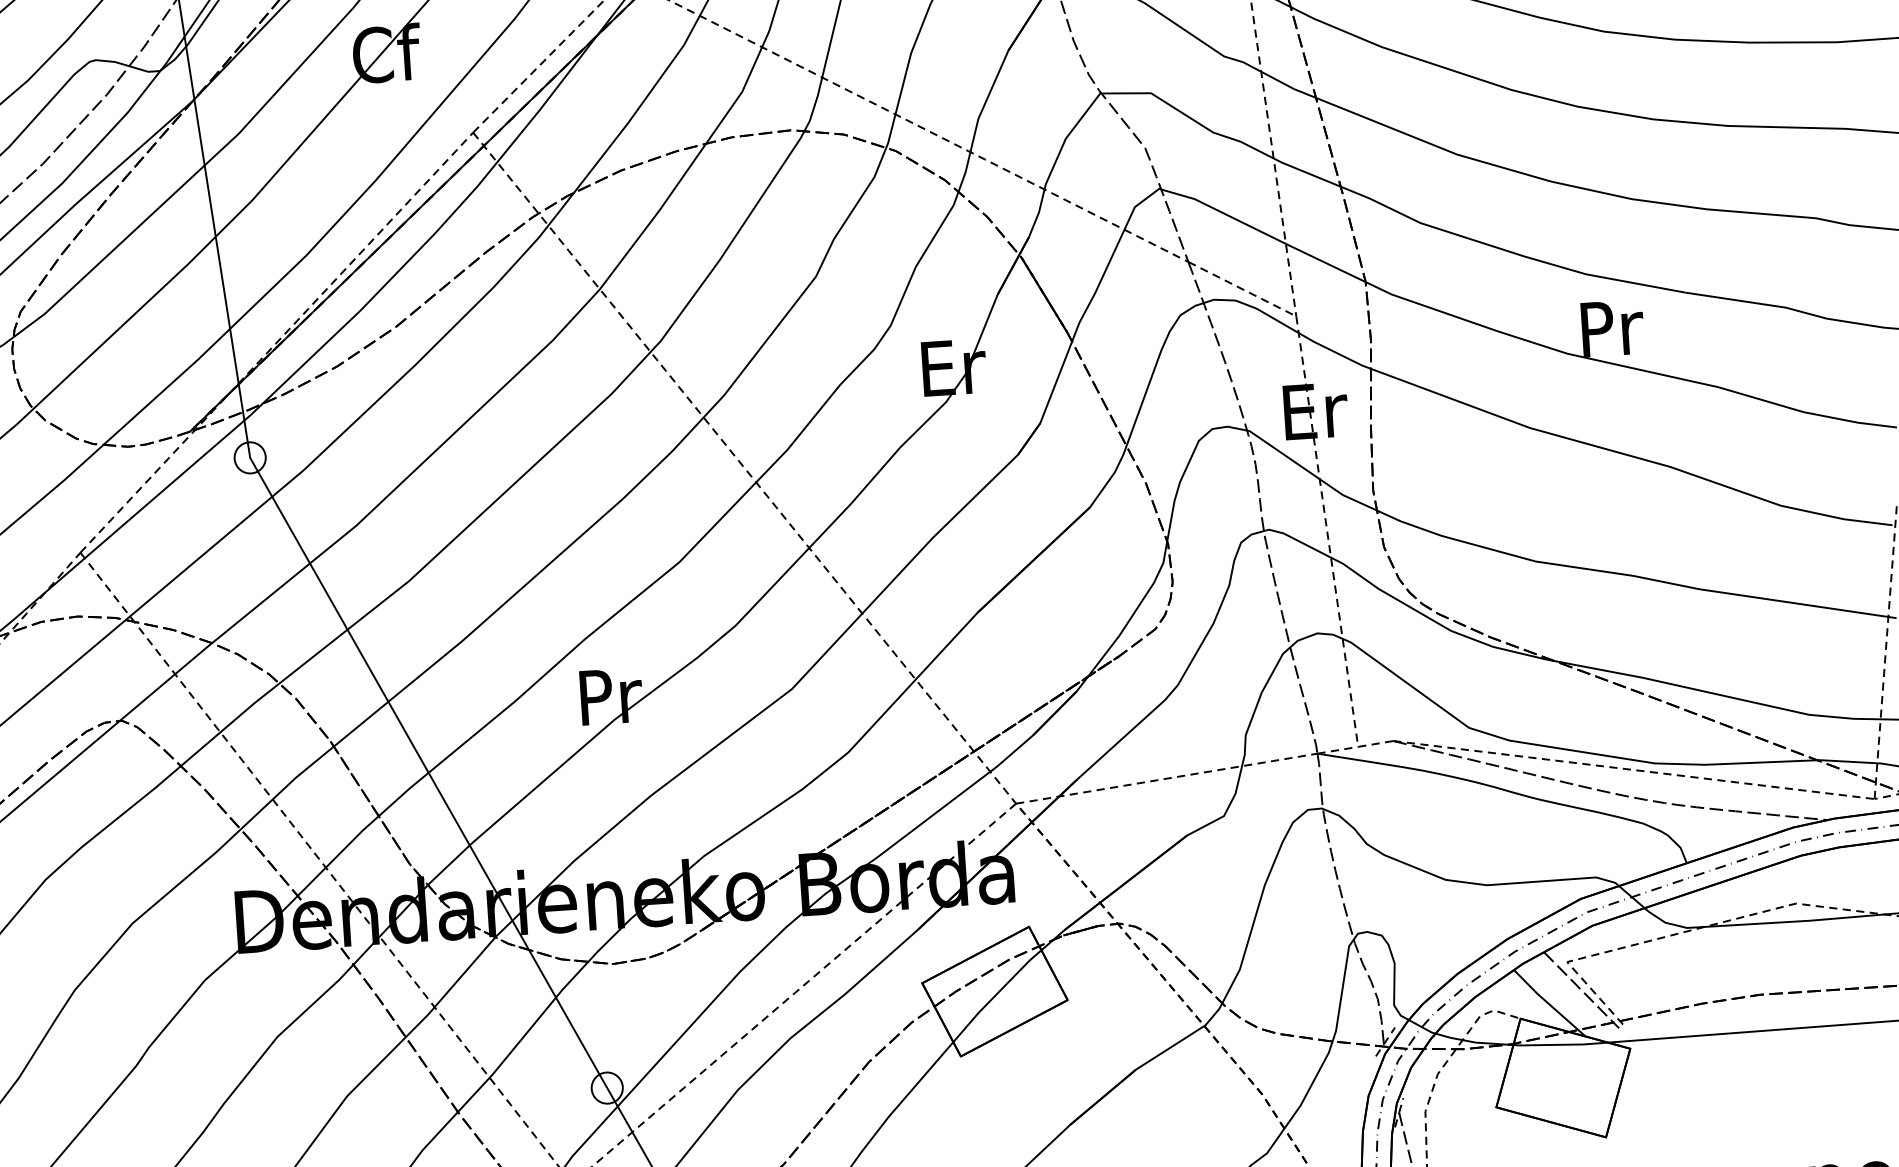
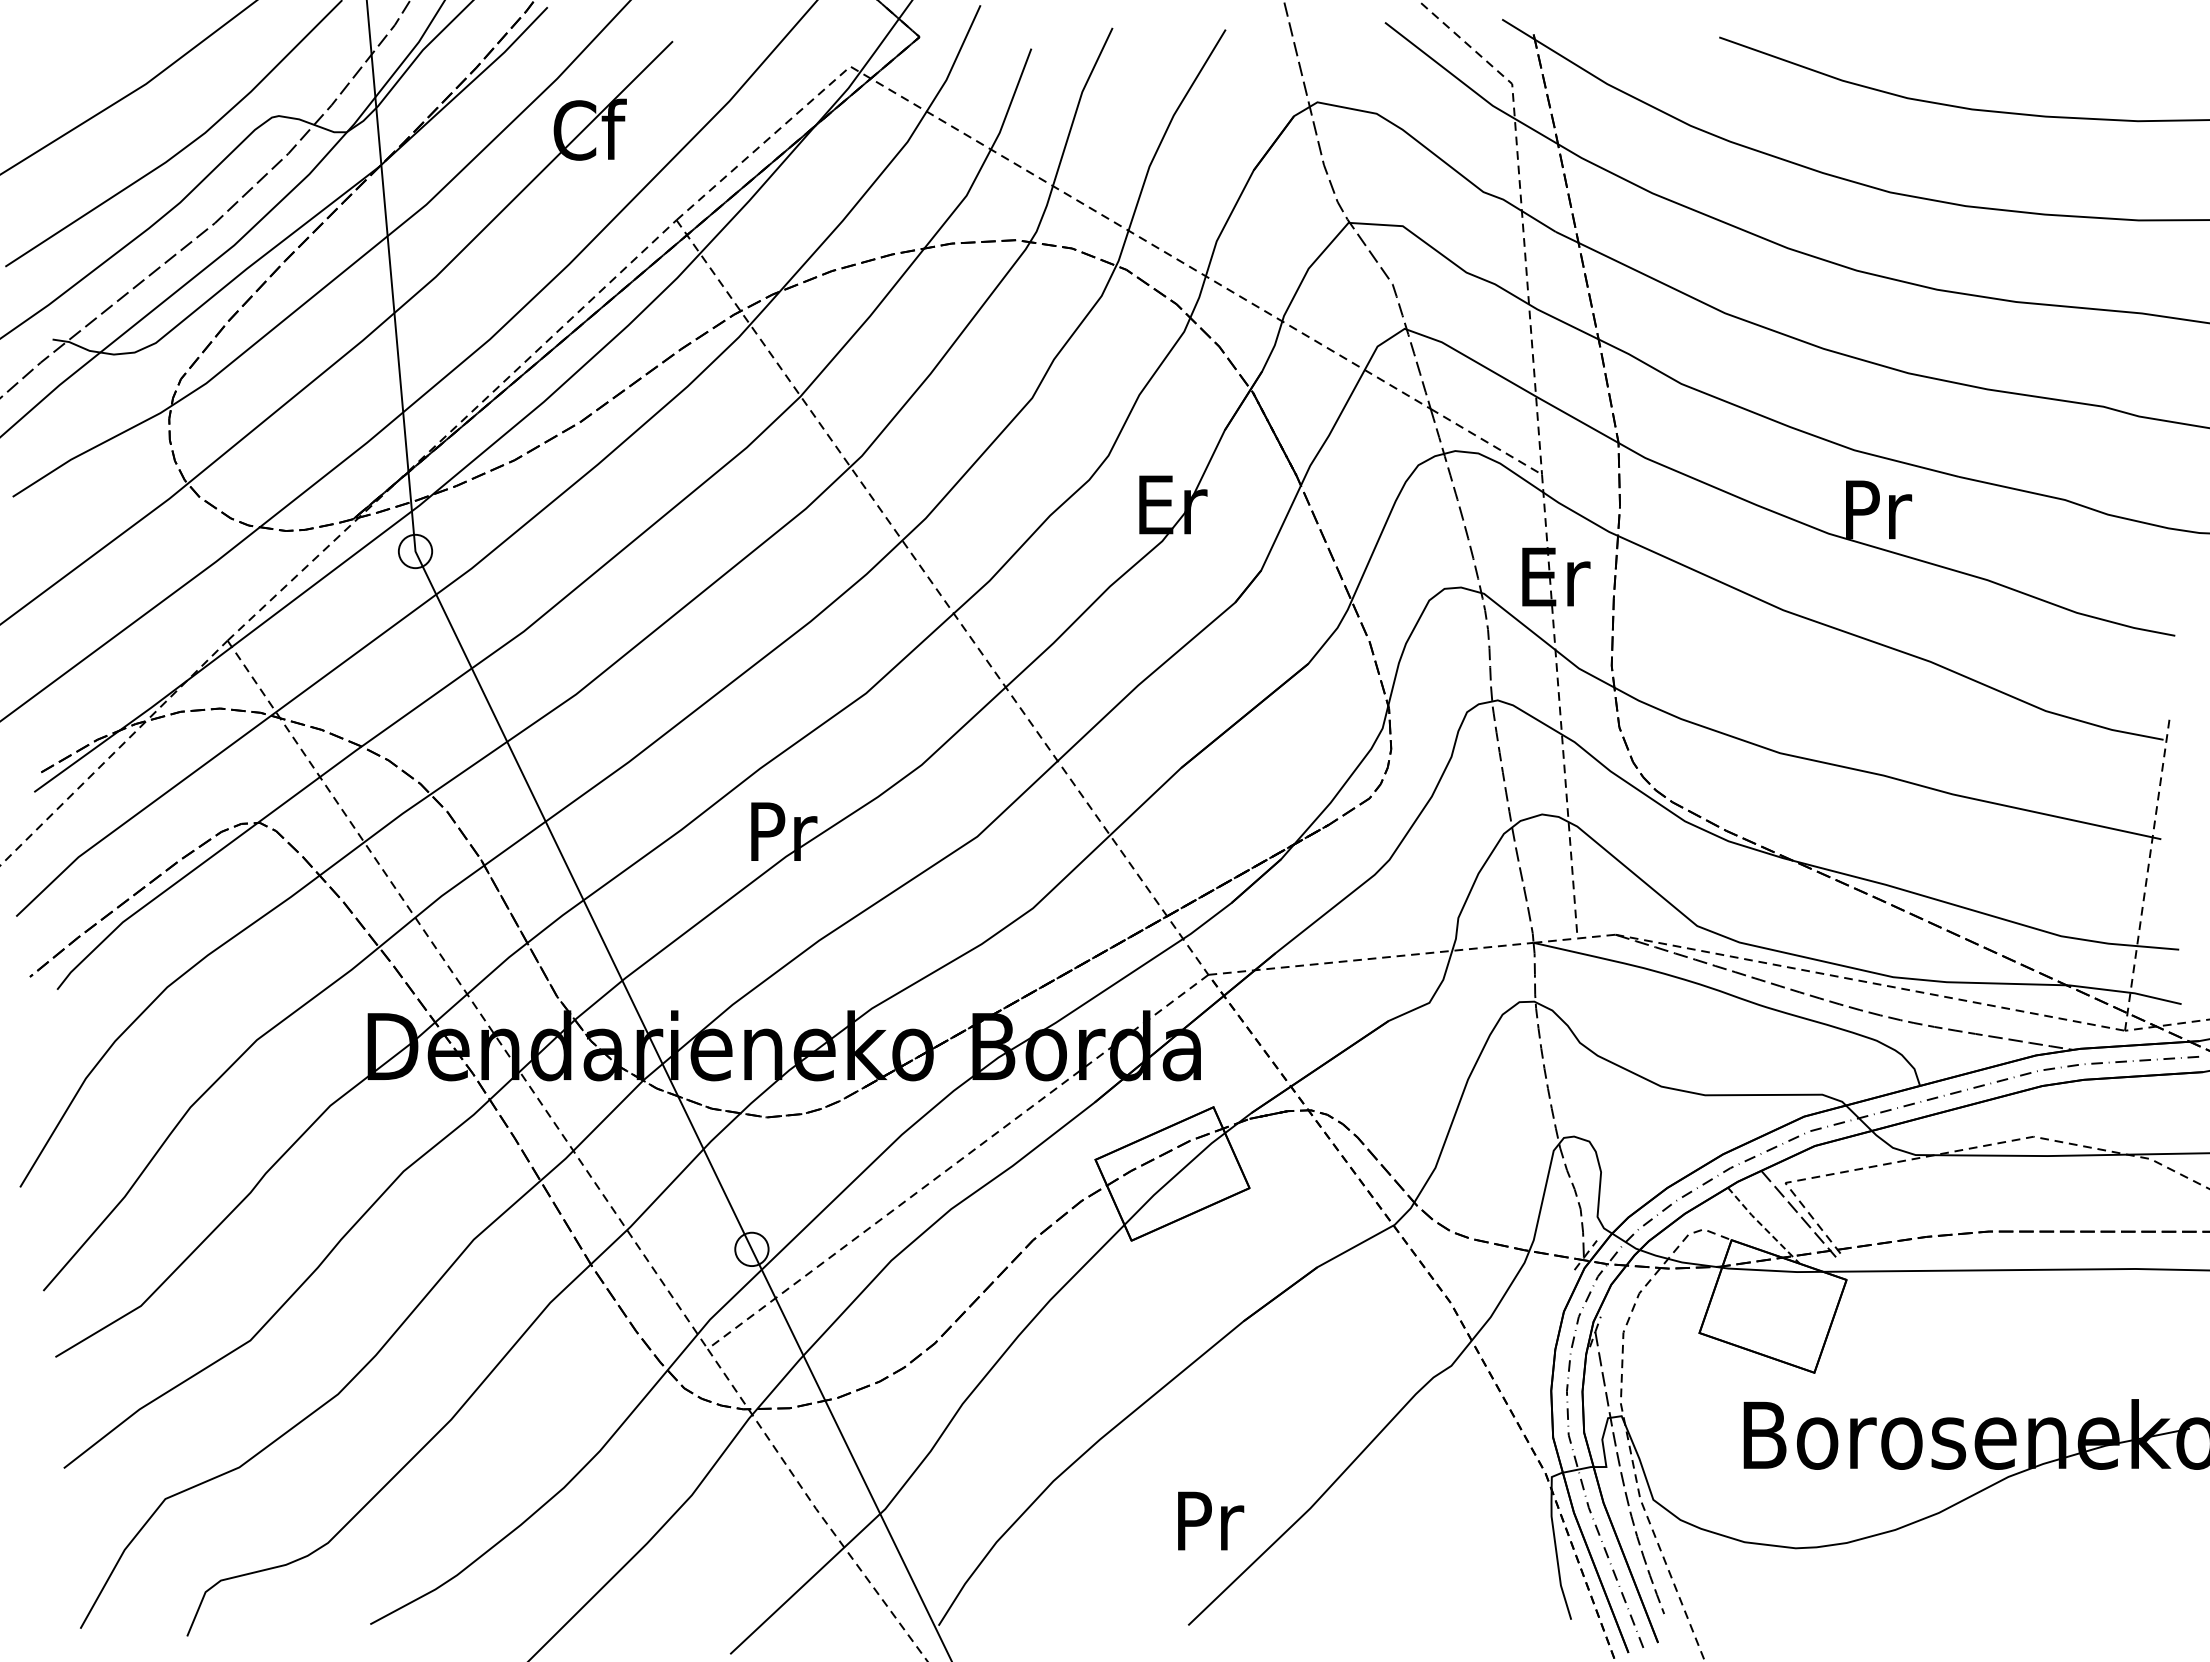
line: (1548, 1004) -> (1762, 1226), solid -> dashed

